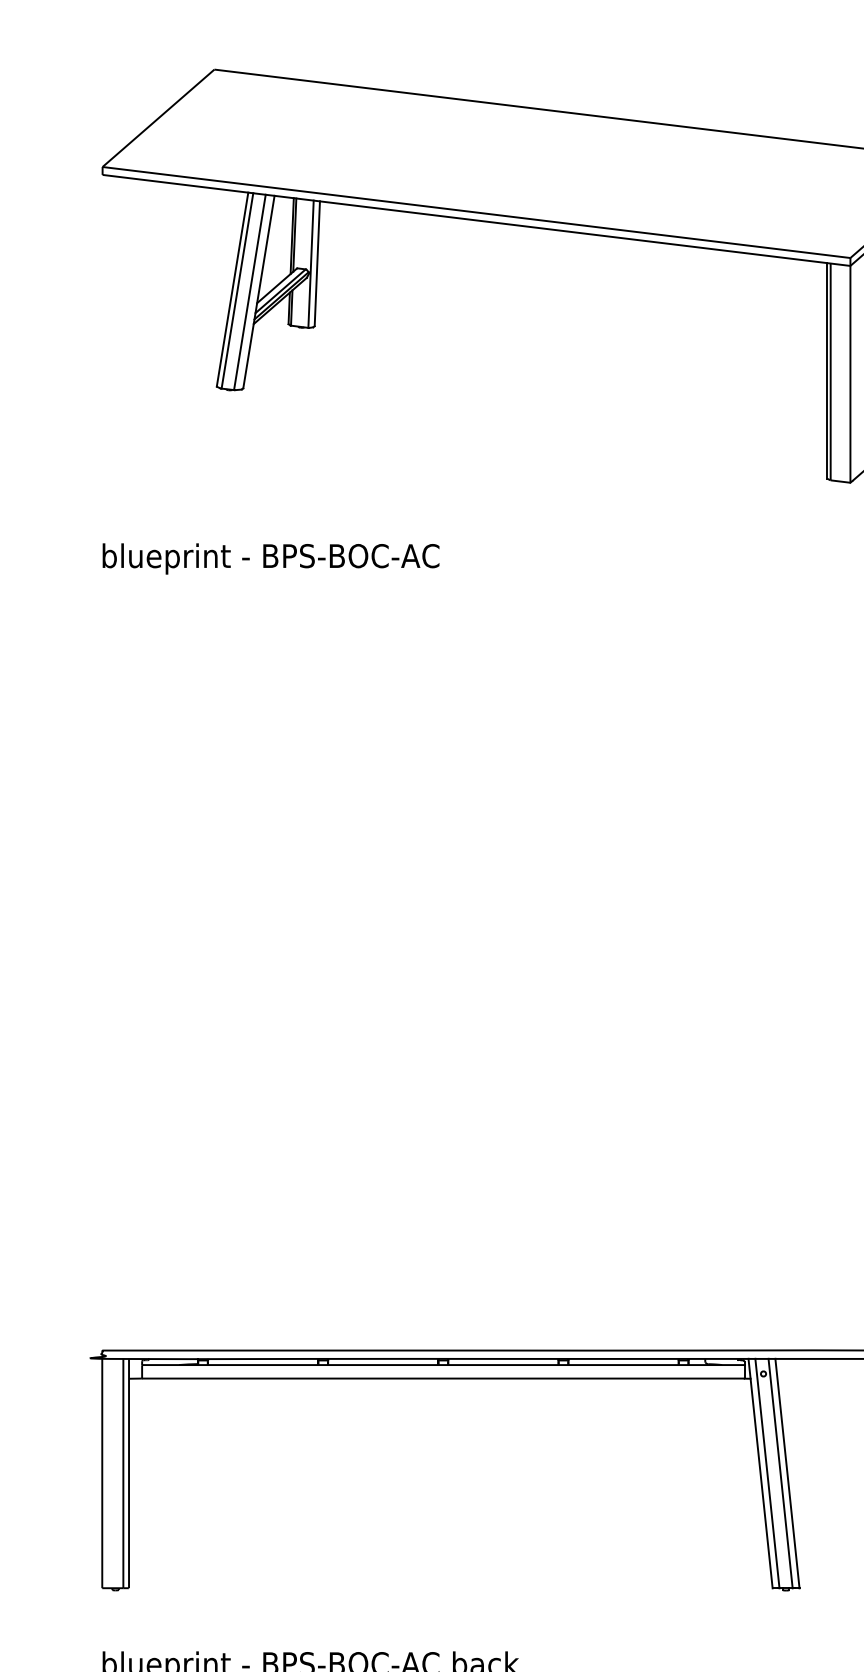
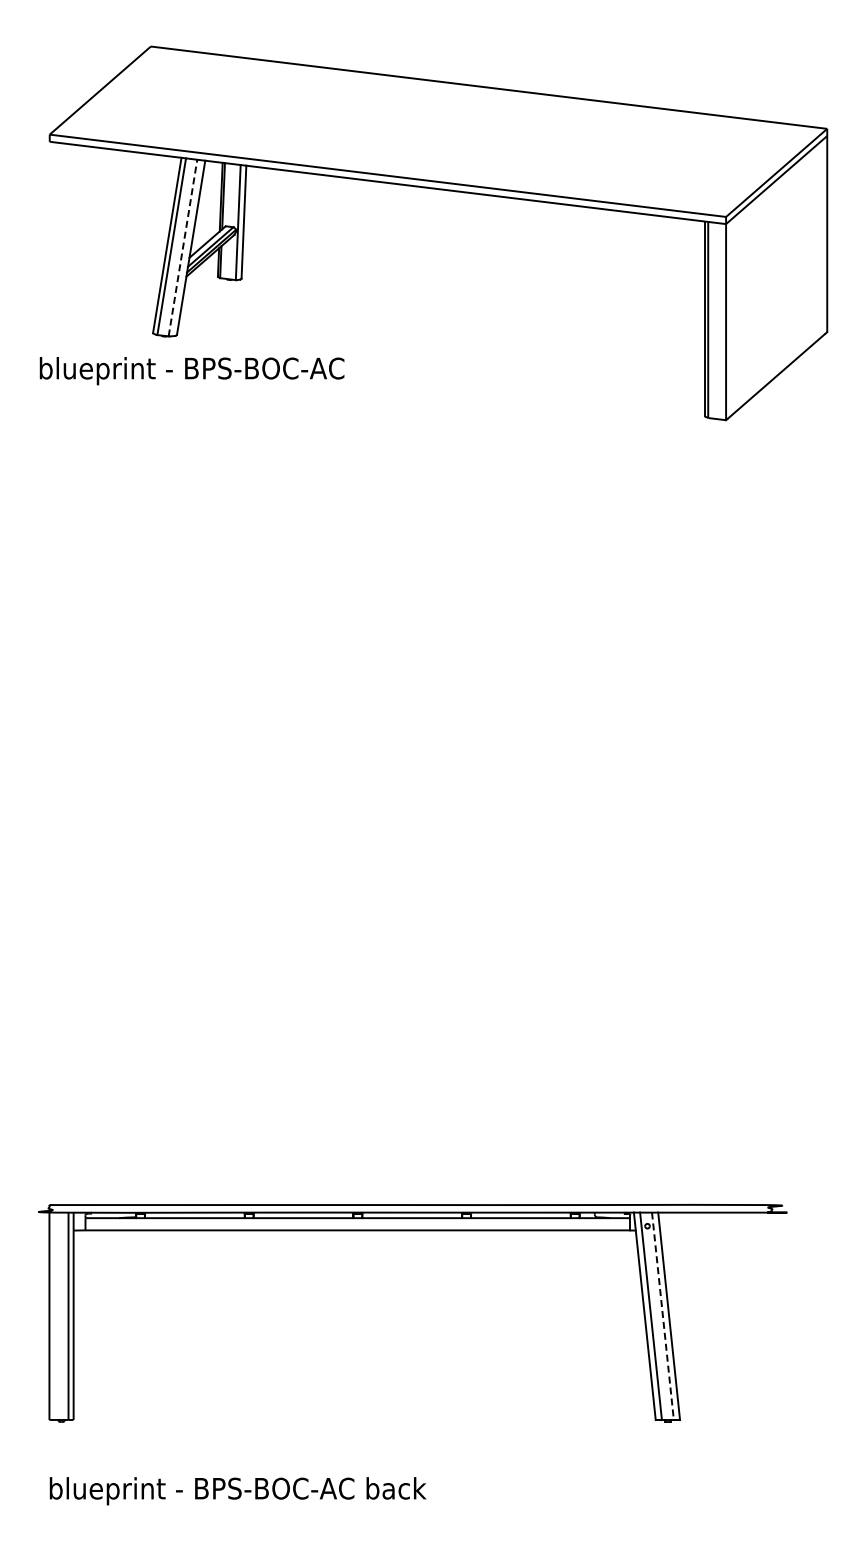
line: (250, 291) -> (183, 247), solid -> dashed
text: (270, 559) -> (191, 371), moved
line: (780, 1473) -> (662, 1316), solid -> dashed

